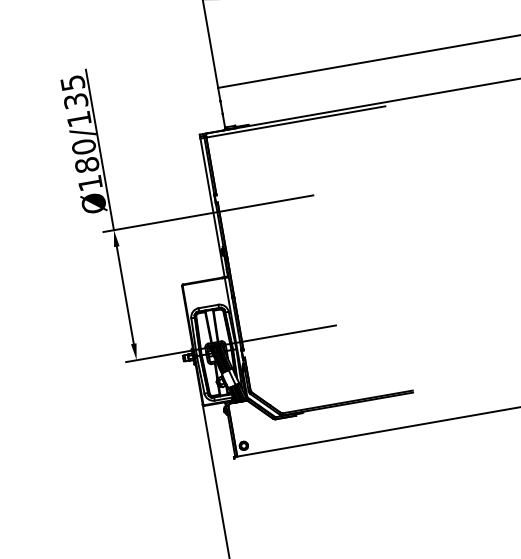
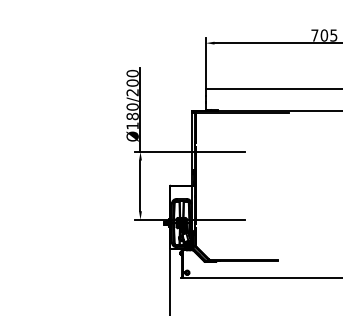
text: (75, 100) -> (132, 82), Ø180/135 -> Ø180/200

